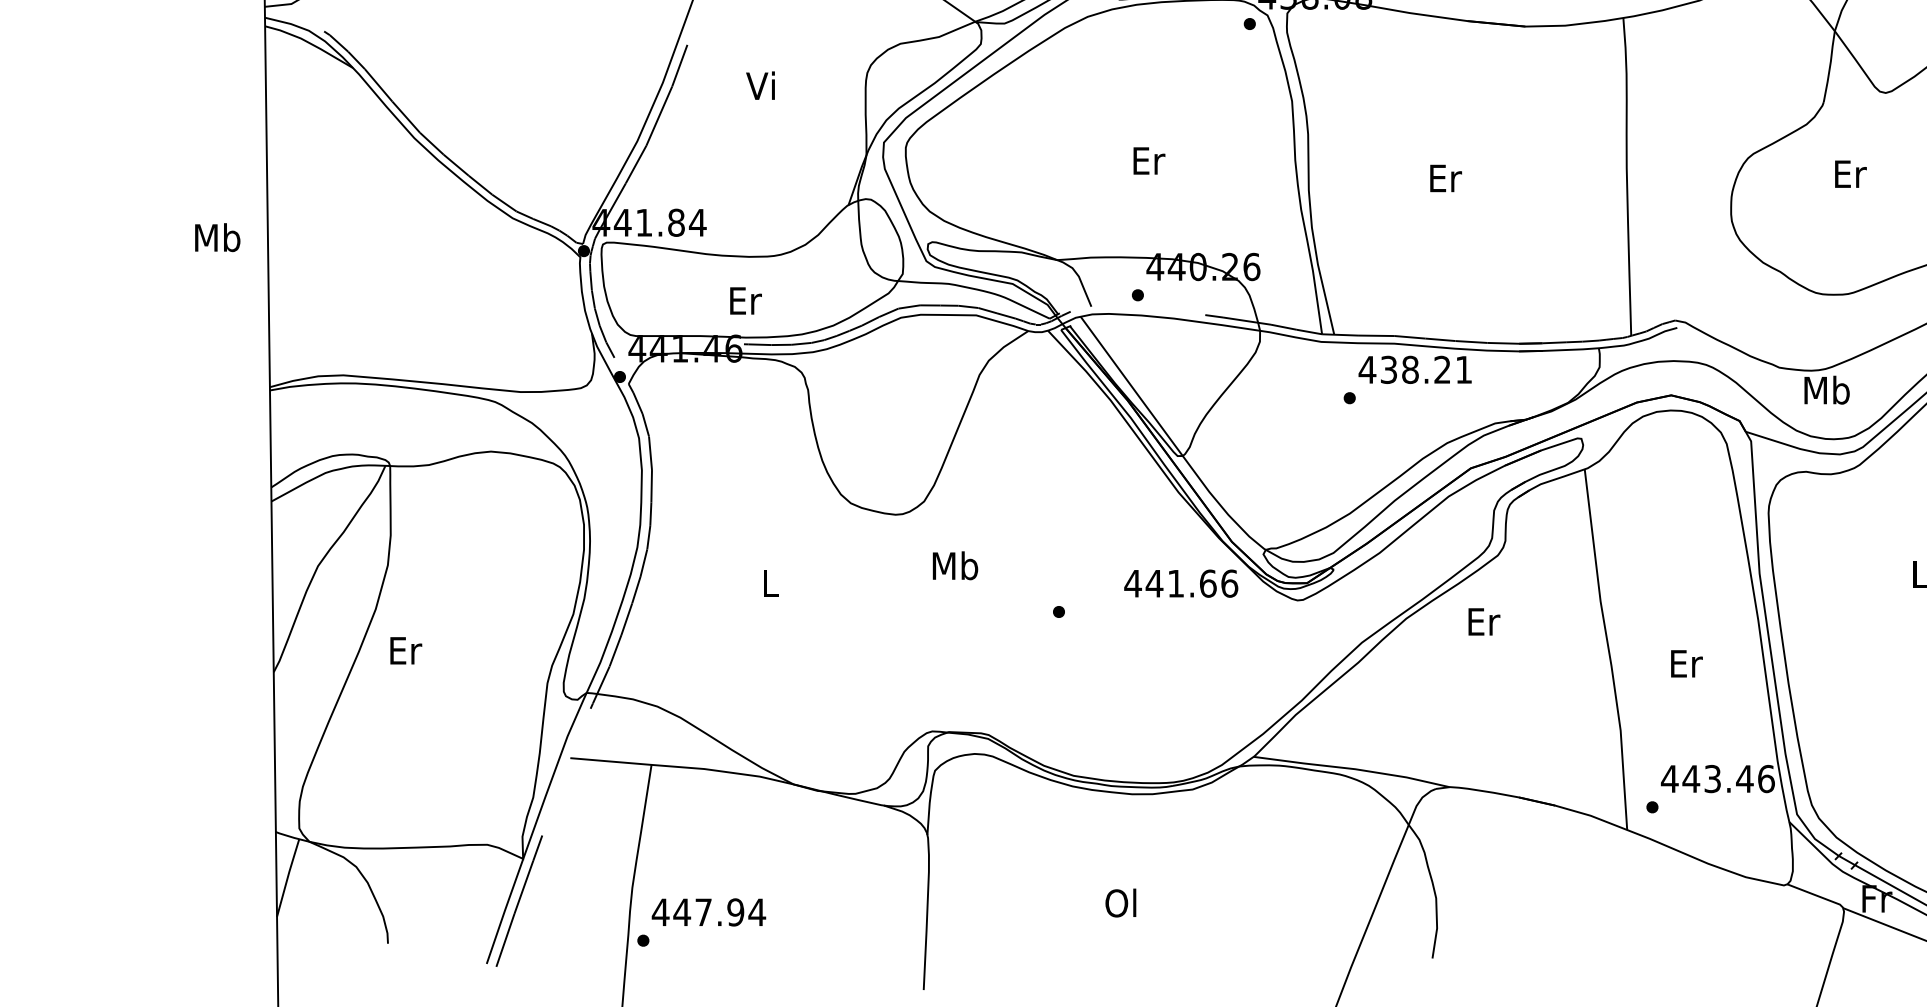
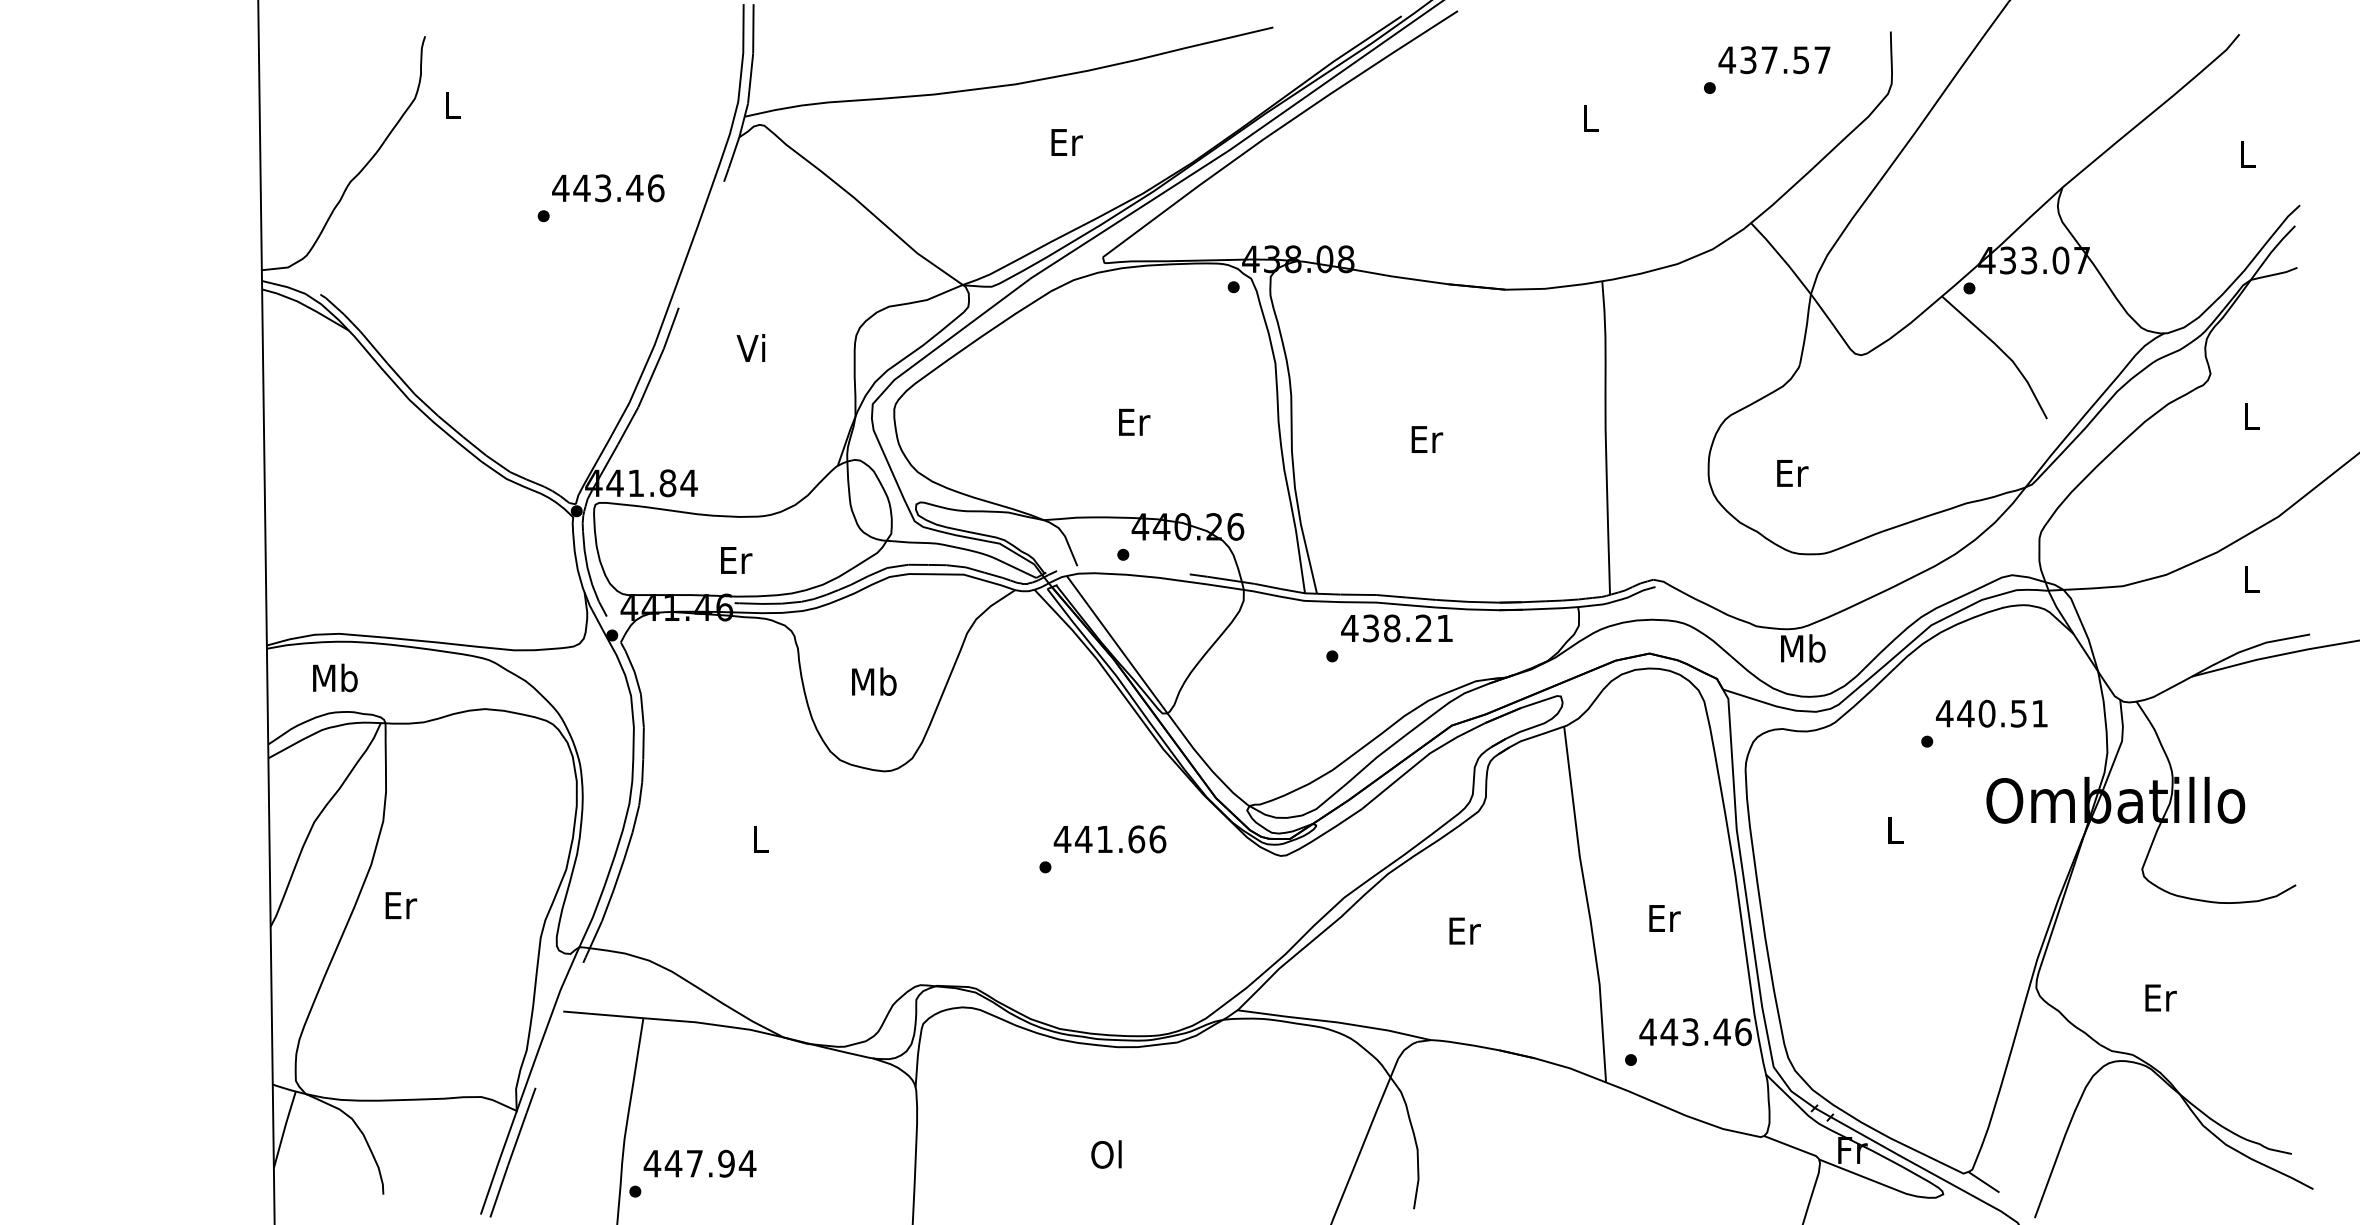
text: (1850, 174) -> (1792, 473), moved
text: (217, 237) -> (335, 677), moved
text: (955, 565) -> (874, 681), moved
text: (1180, 583) -> (1109, 839), moved
text: (1483, 621) -> (1464, 930), moved

